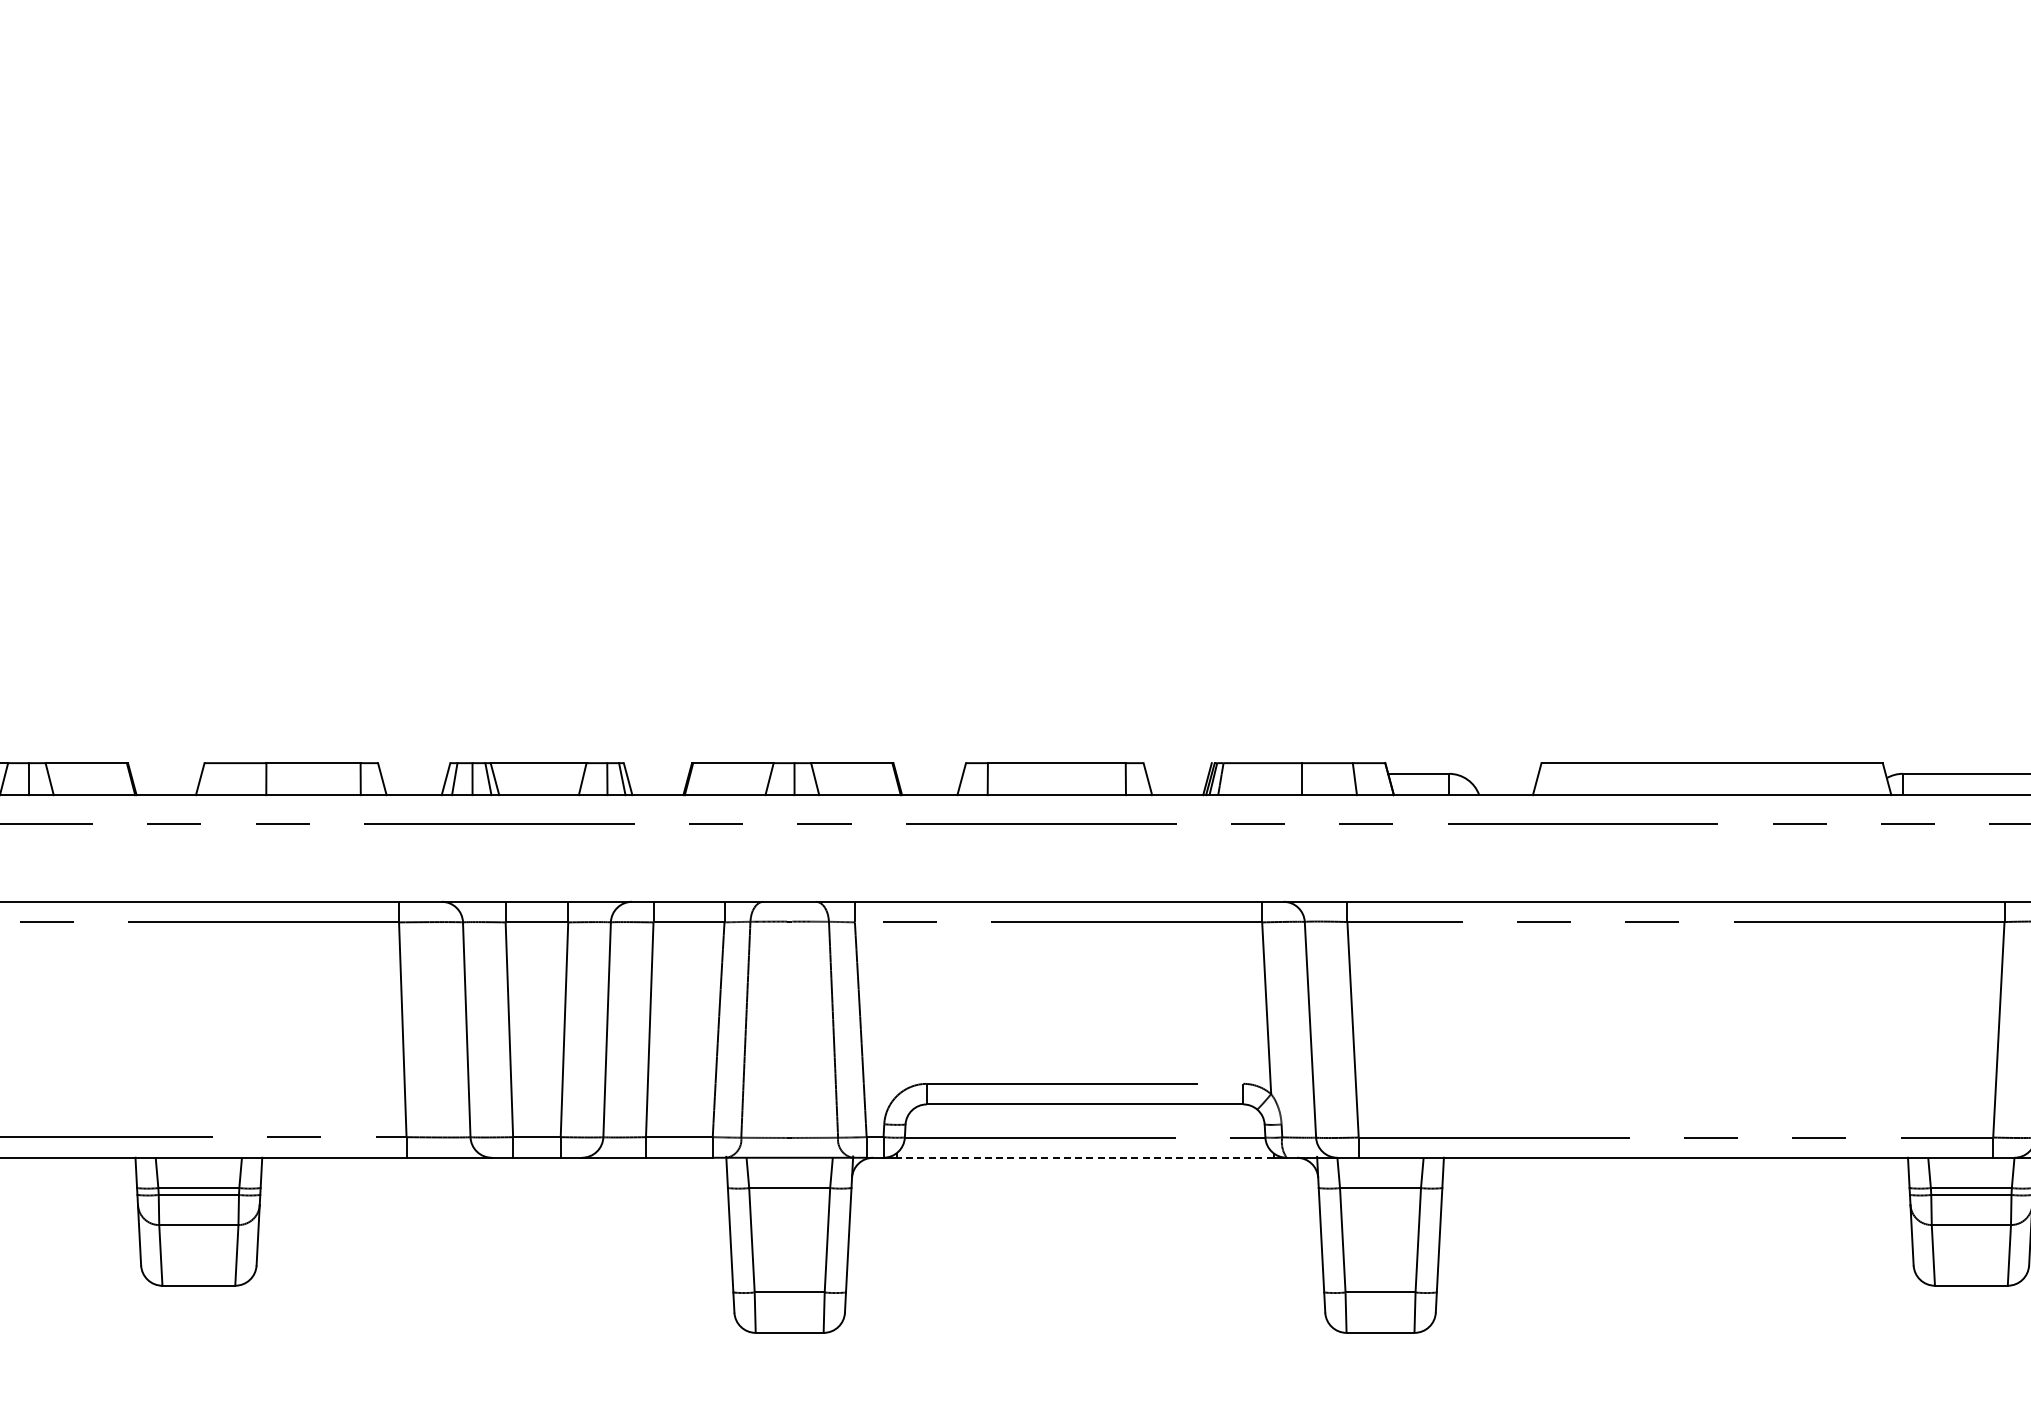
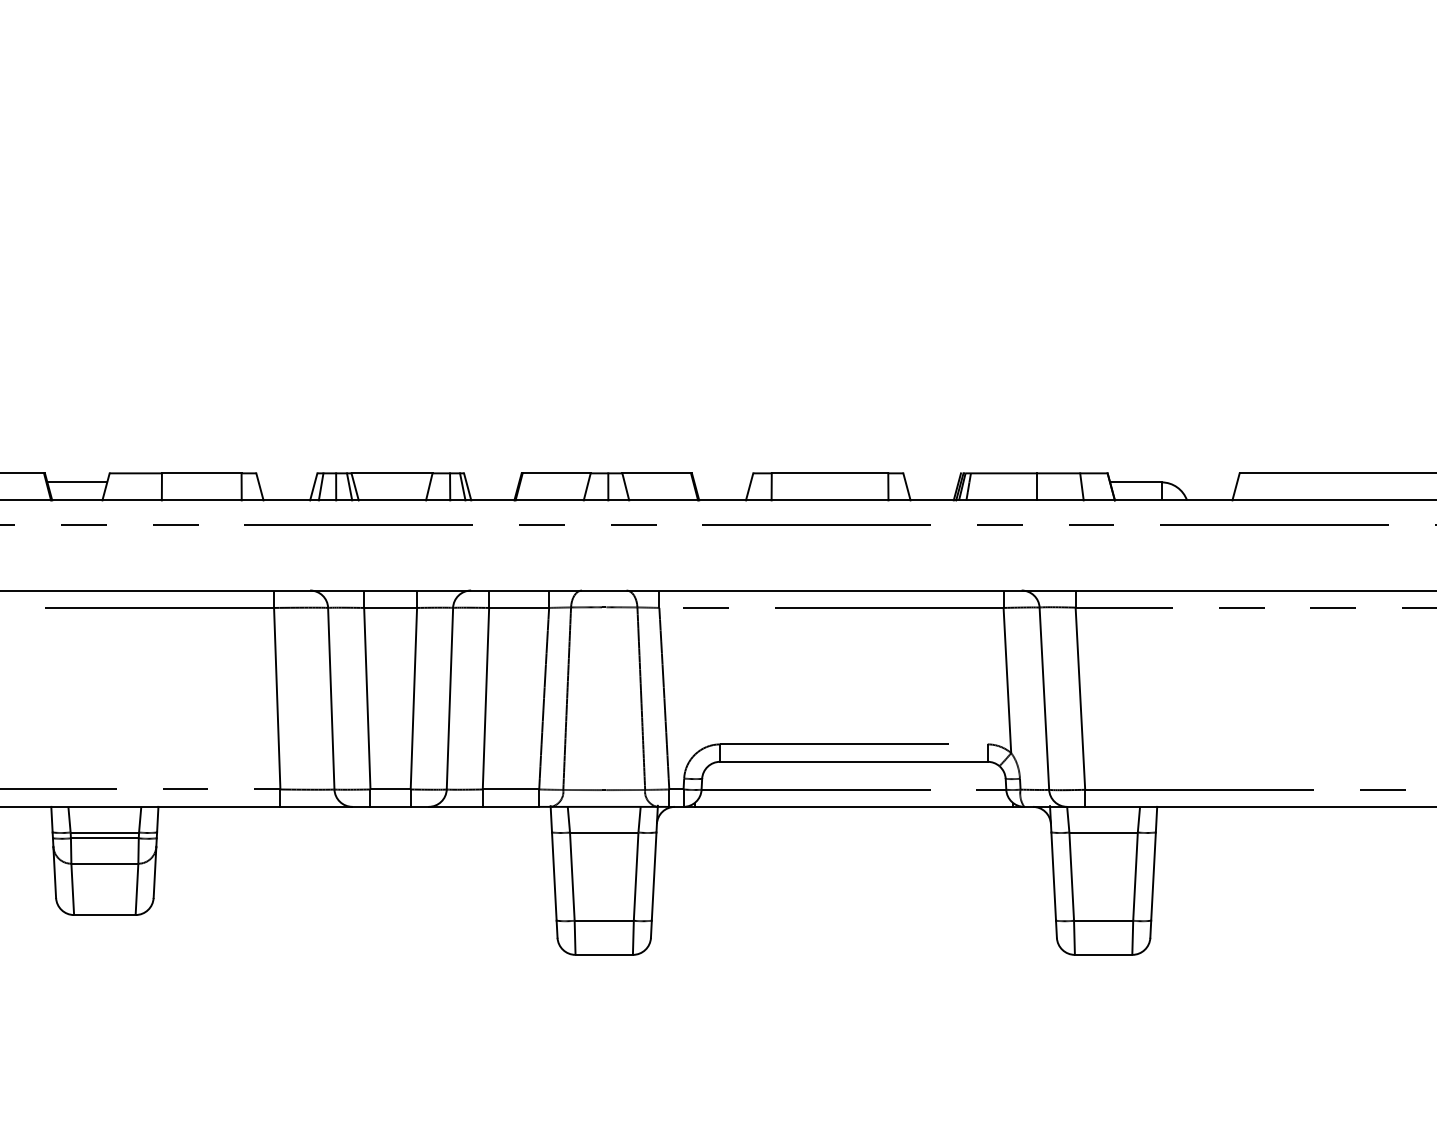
line: (165, 773) -> (76, 482), added
line: (1084, 1157) -> (853, 806), dashed -> solid

